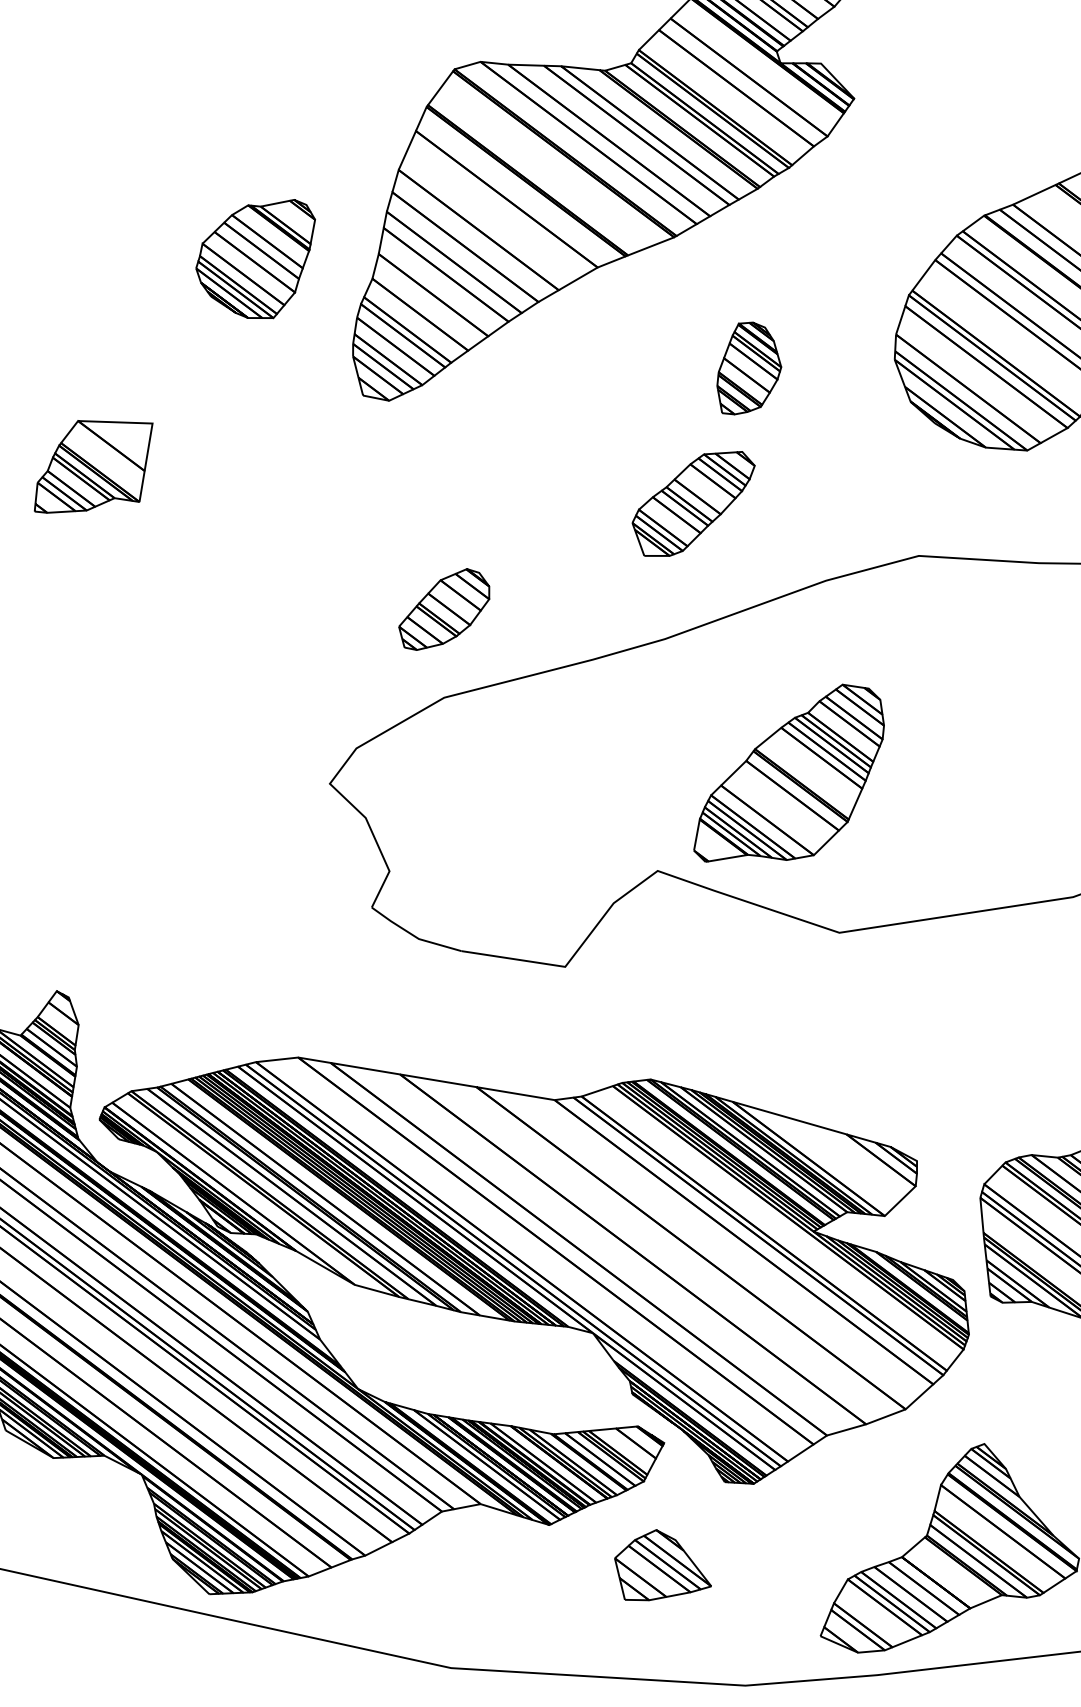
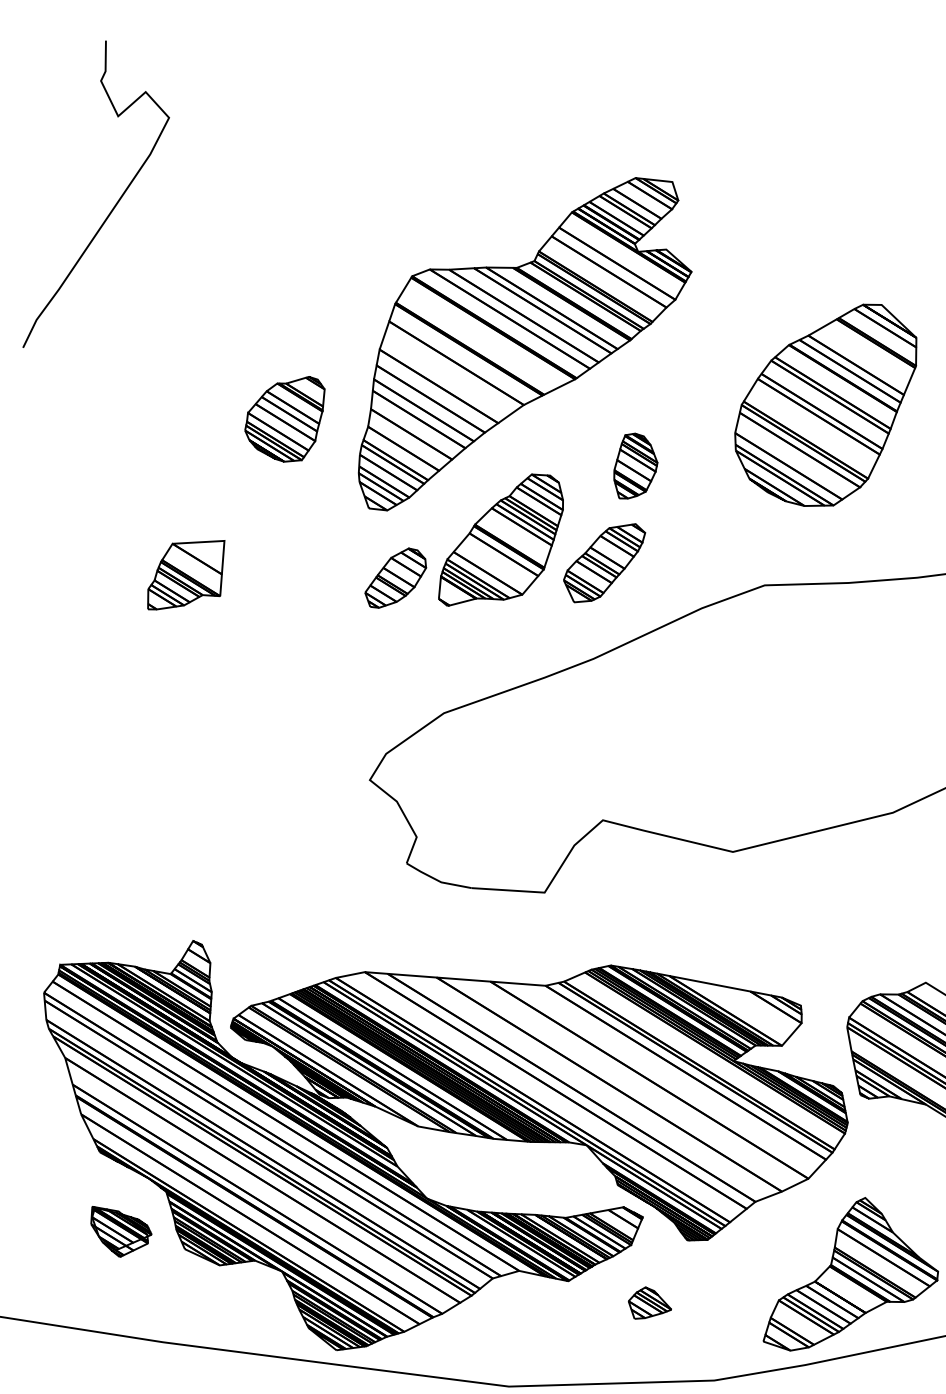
part: (444, 608) -> (395, 577), moved
part: (789, 773) -> (500, 539), moved
part: (662, 1565) -> (649, 1302), size x0.62

